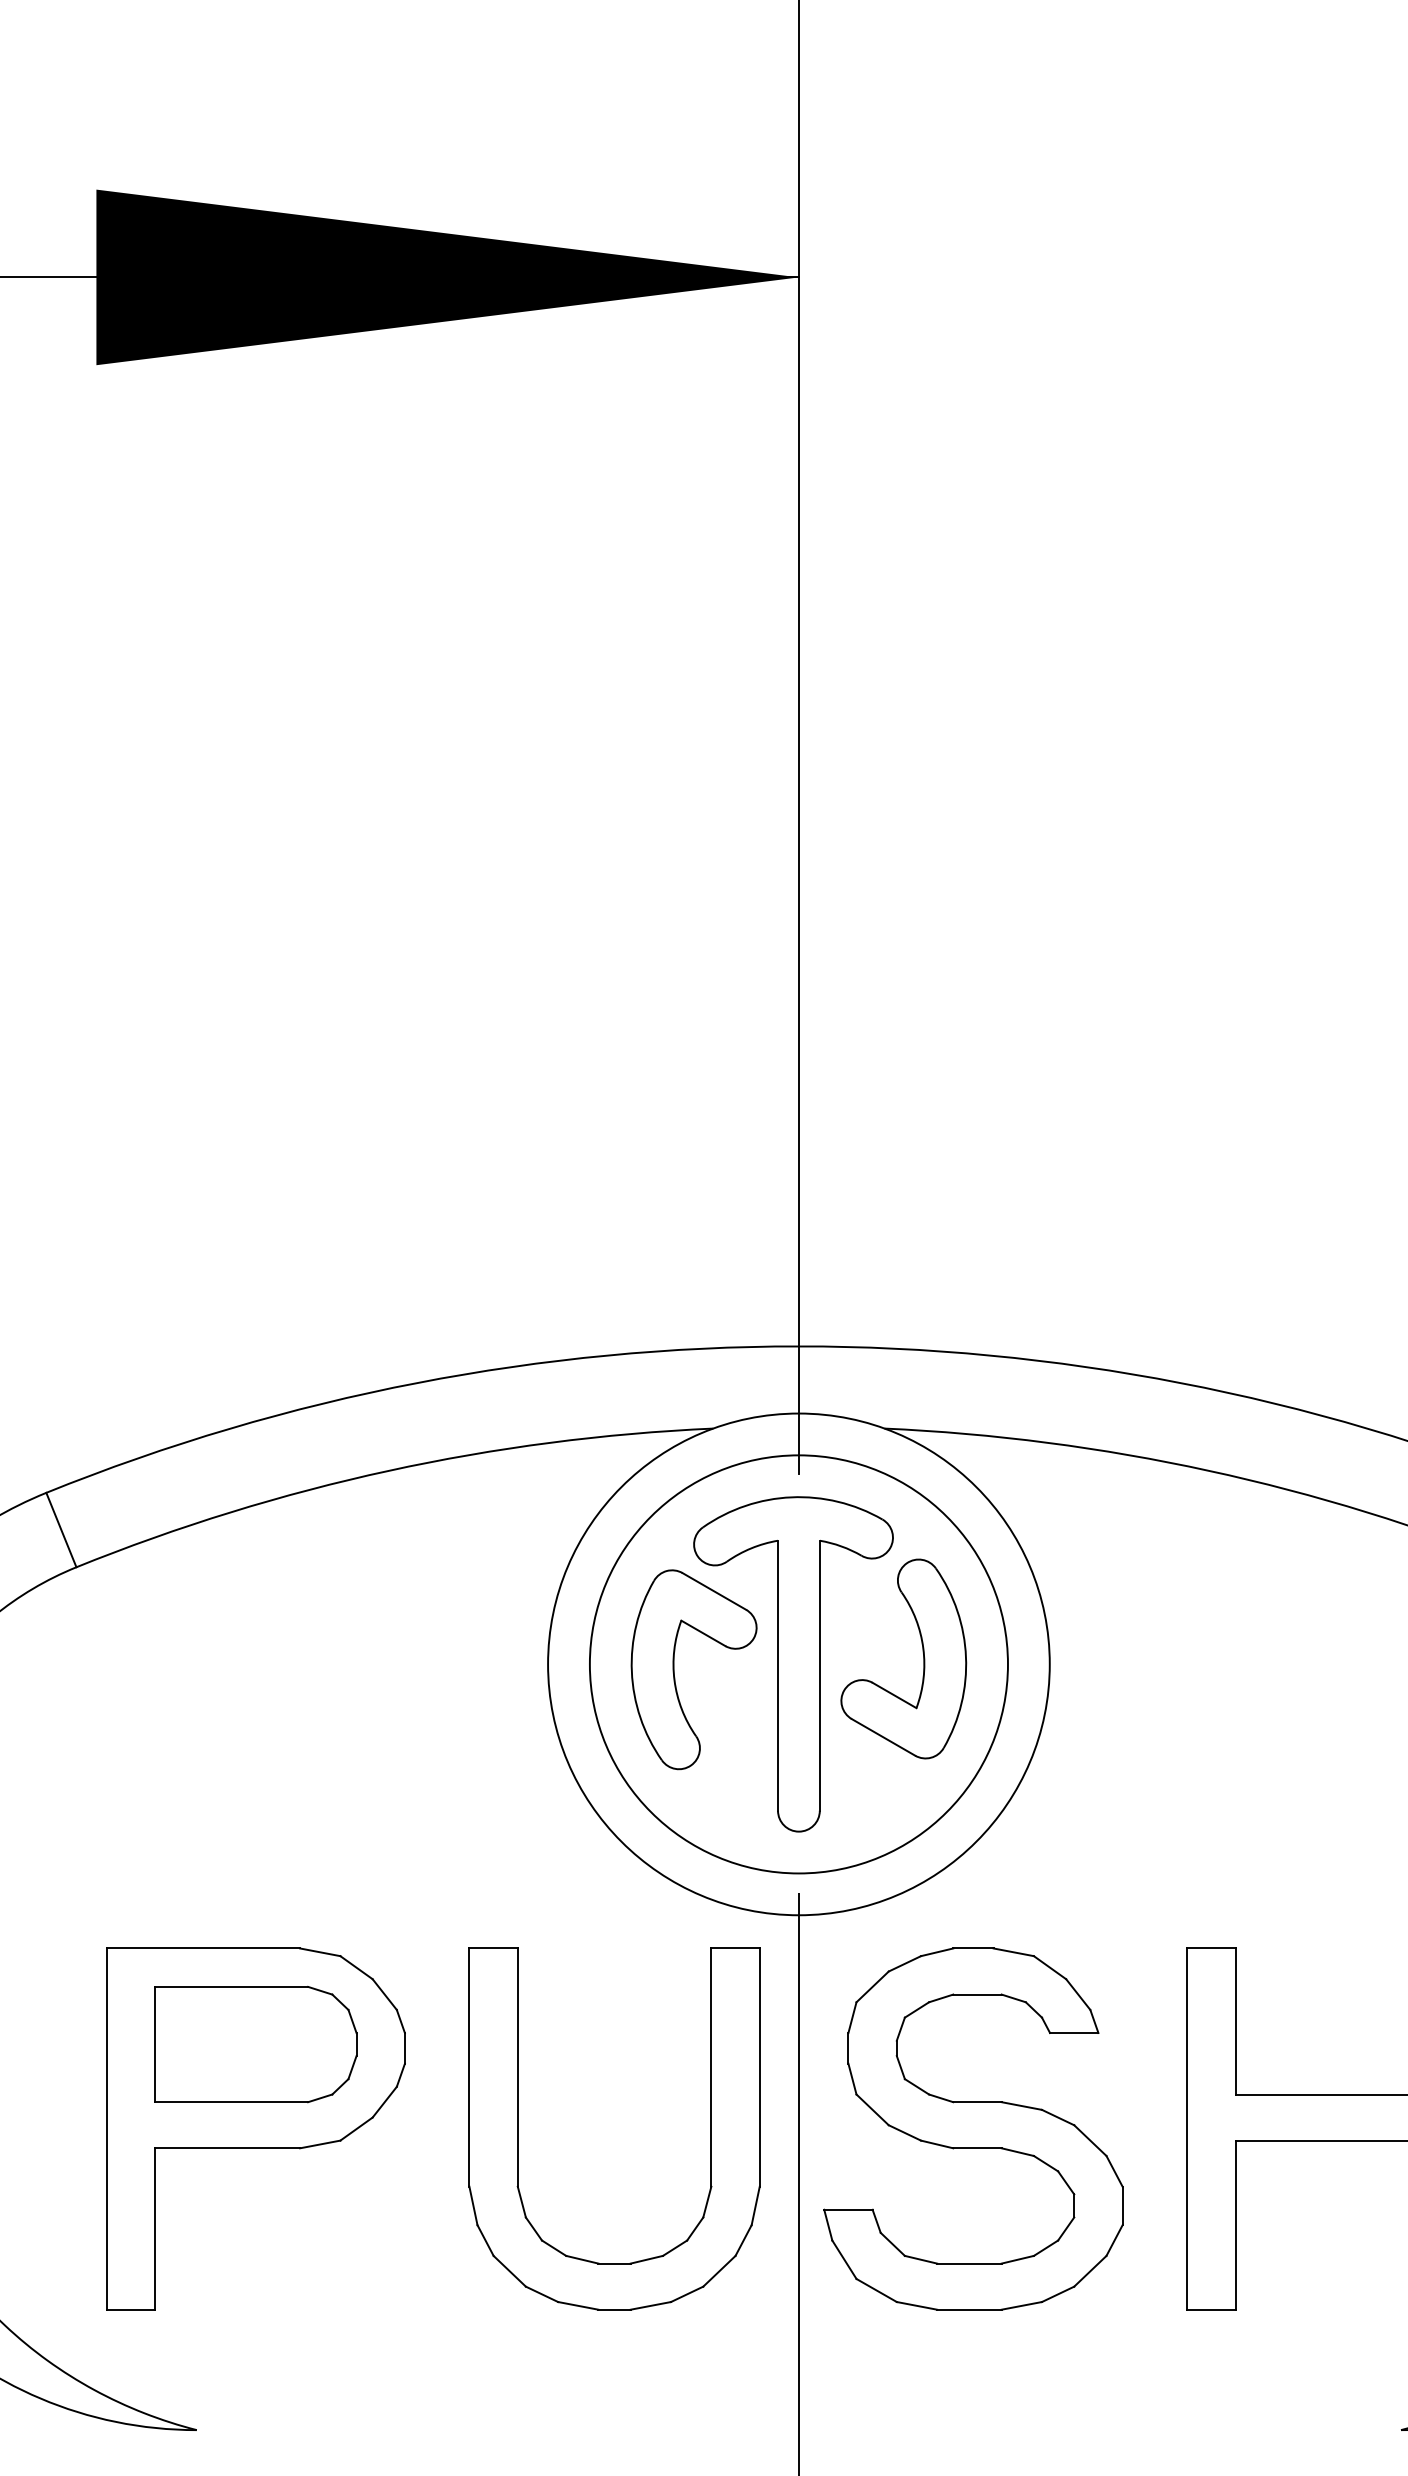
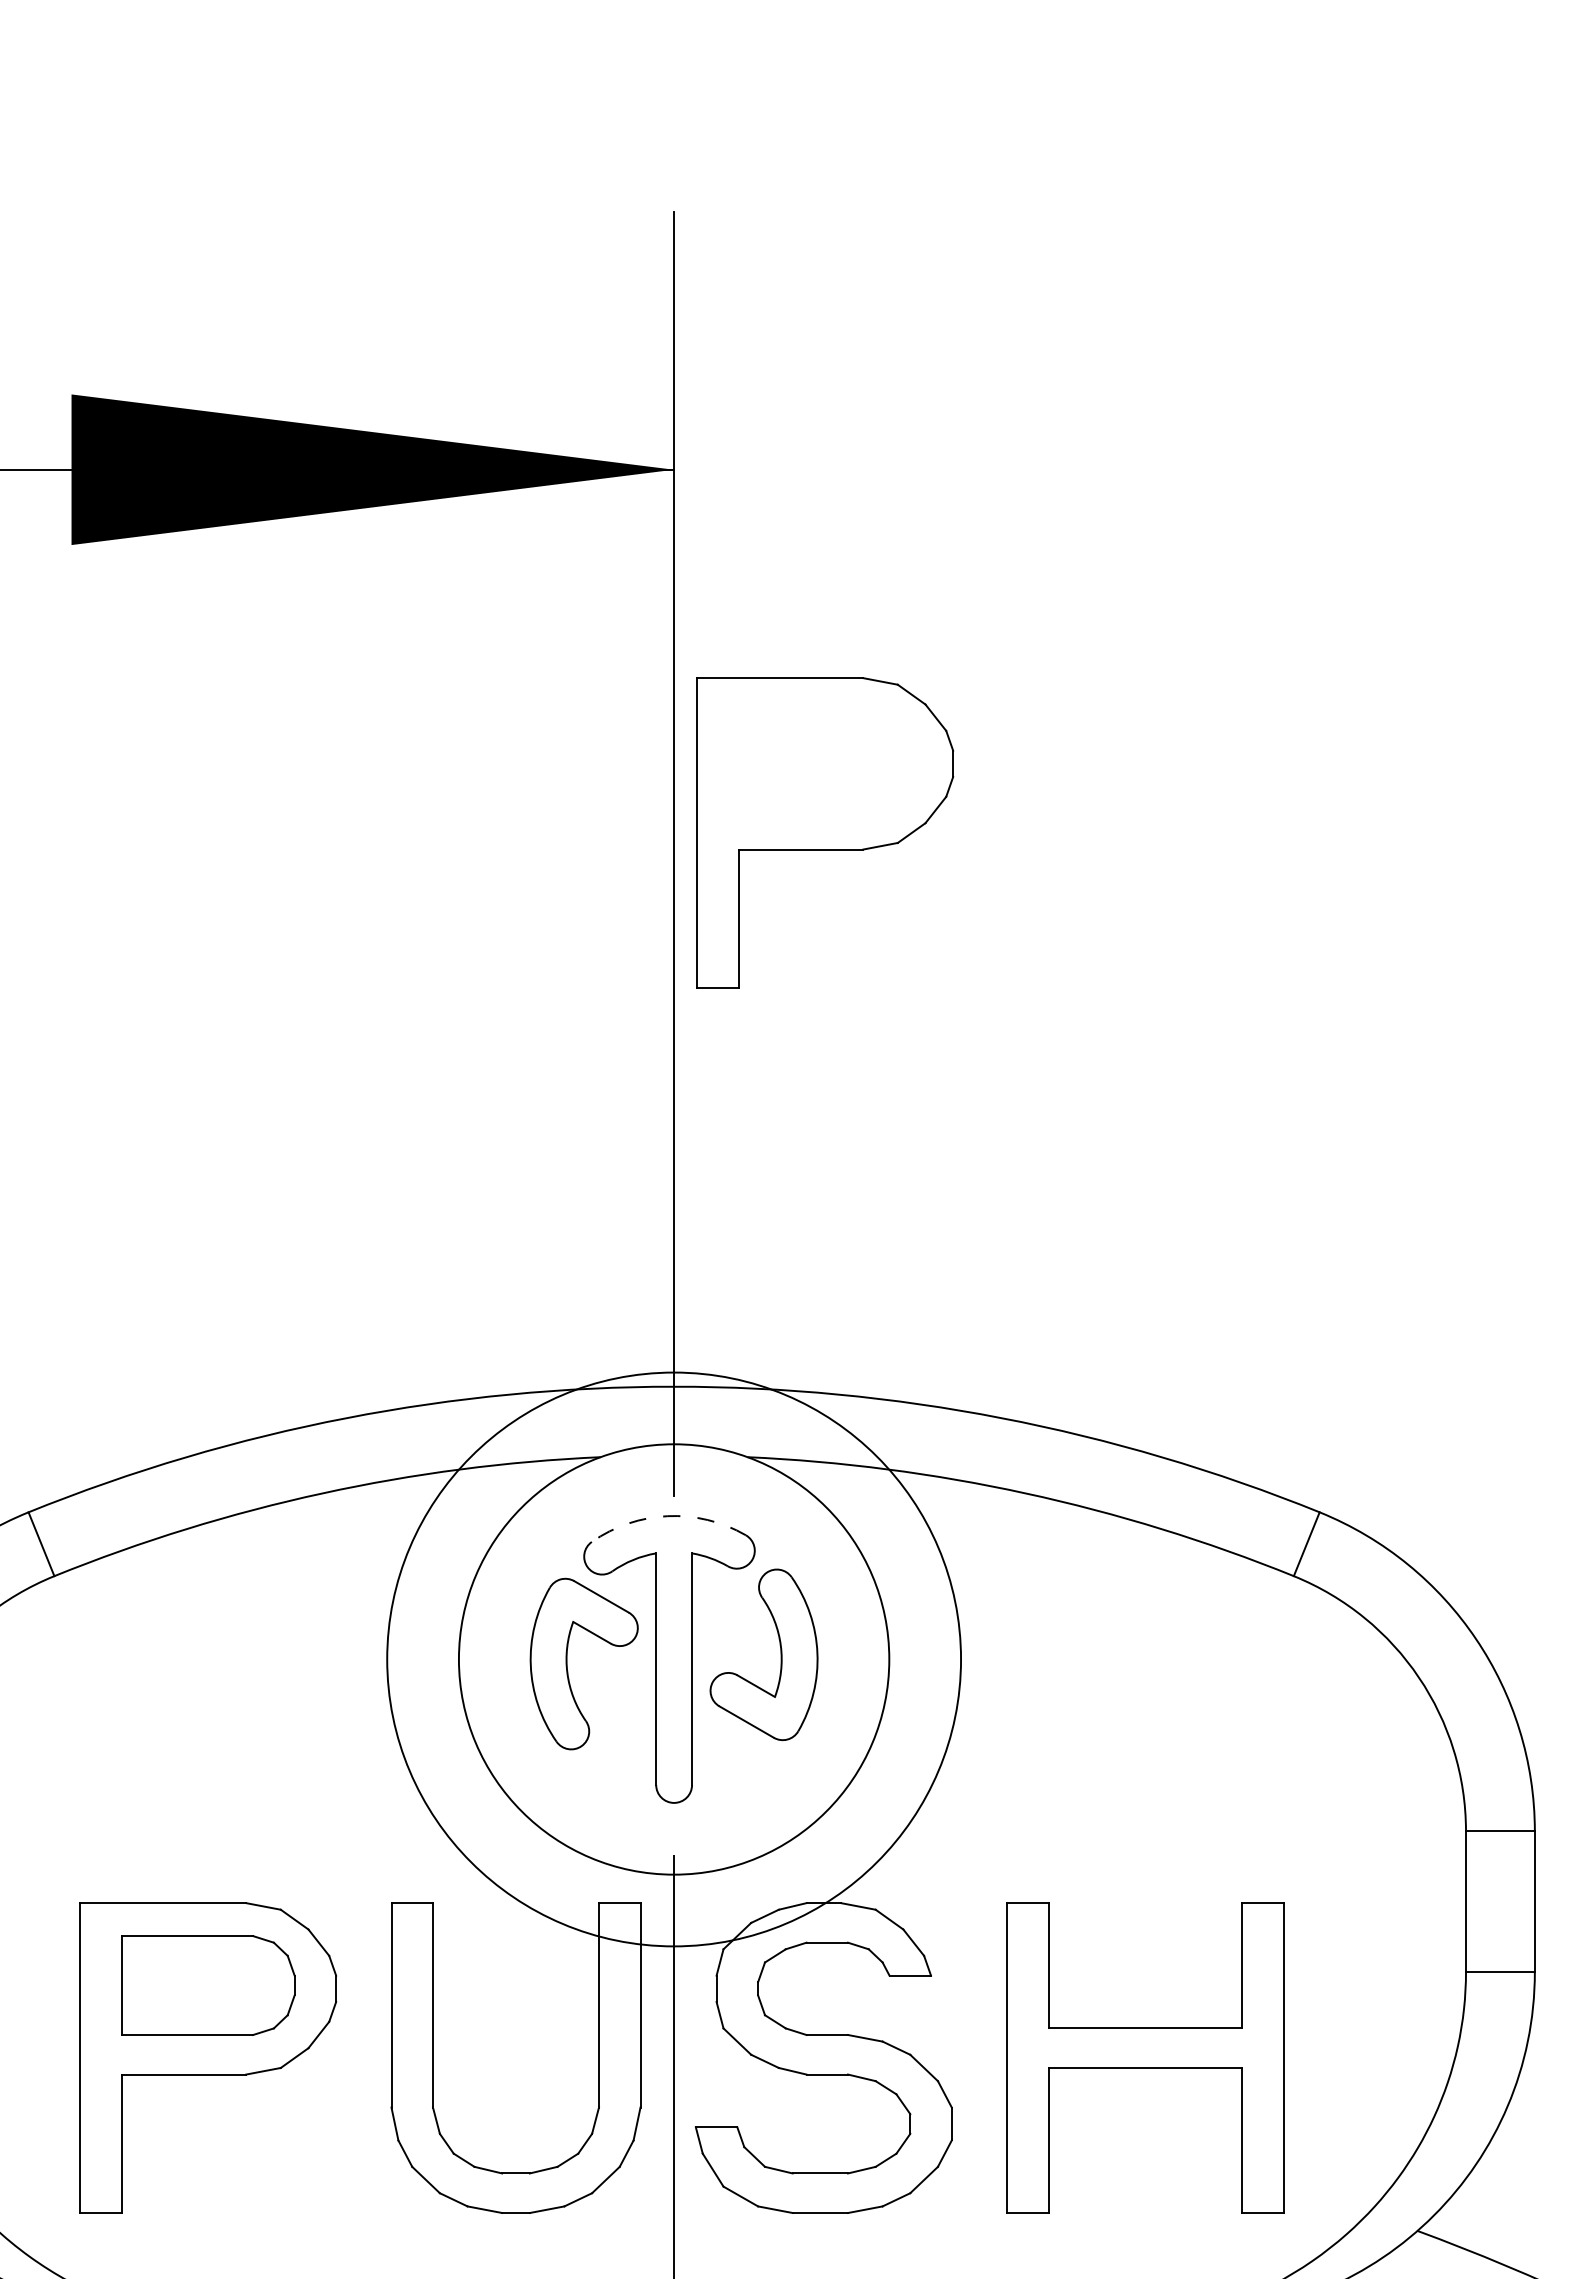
part: (975, 700) -> (825, 832), added
arc: (791, 1497) -> (667, 1516), solid -> dashed
circle: (798, 1664) -> (673, 1659), size x1.6

